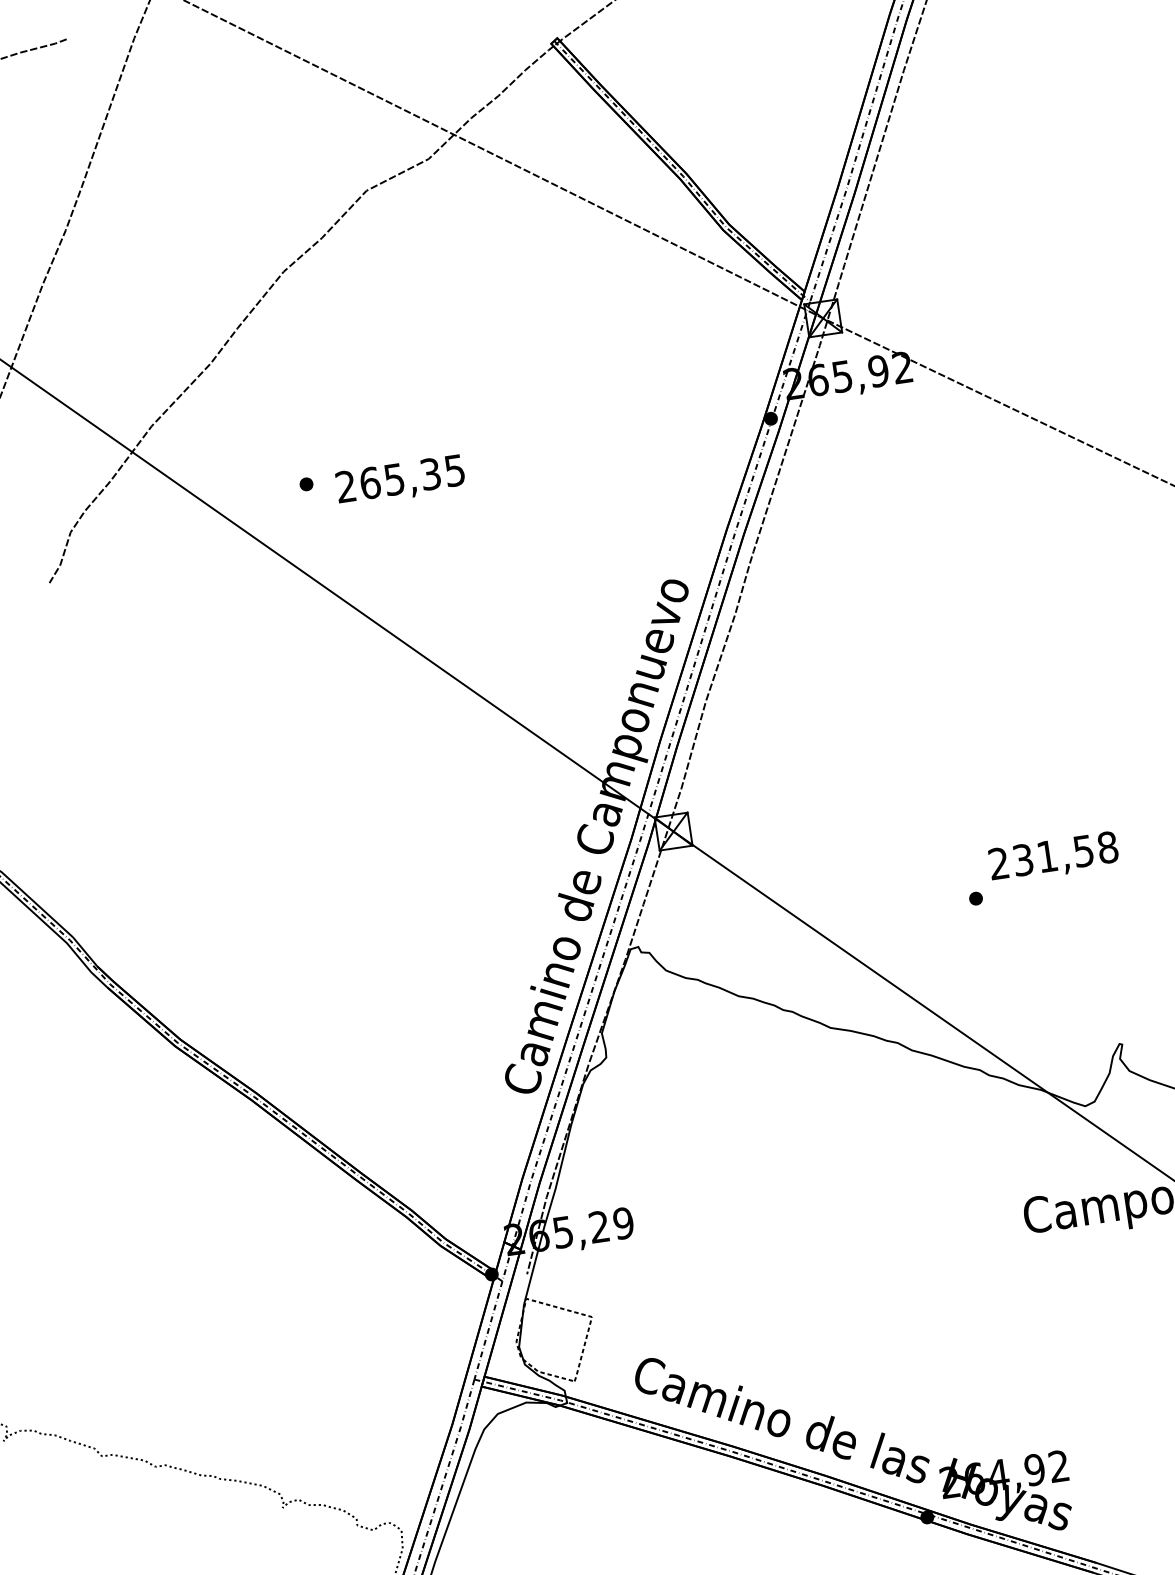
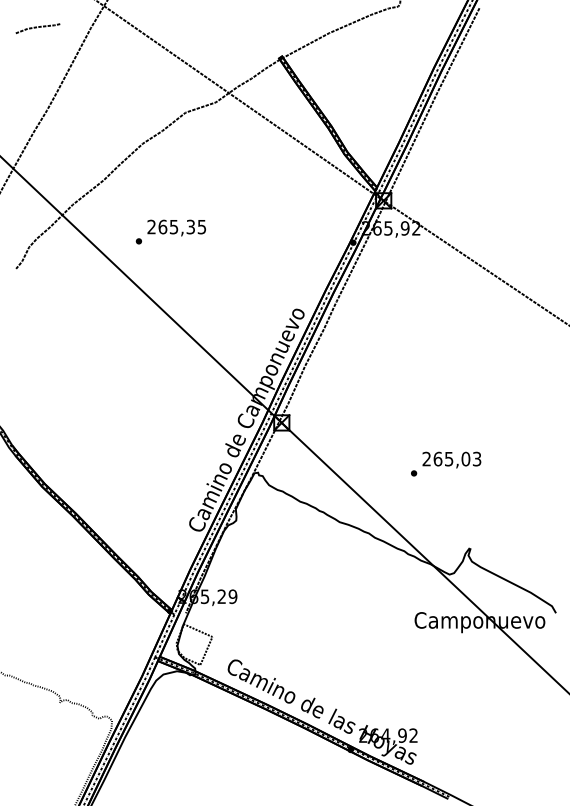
text: (399, 479) -> (176, 227), moved
text: (1065, 852) -> (457, 458), 231,58 -> 265,03

